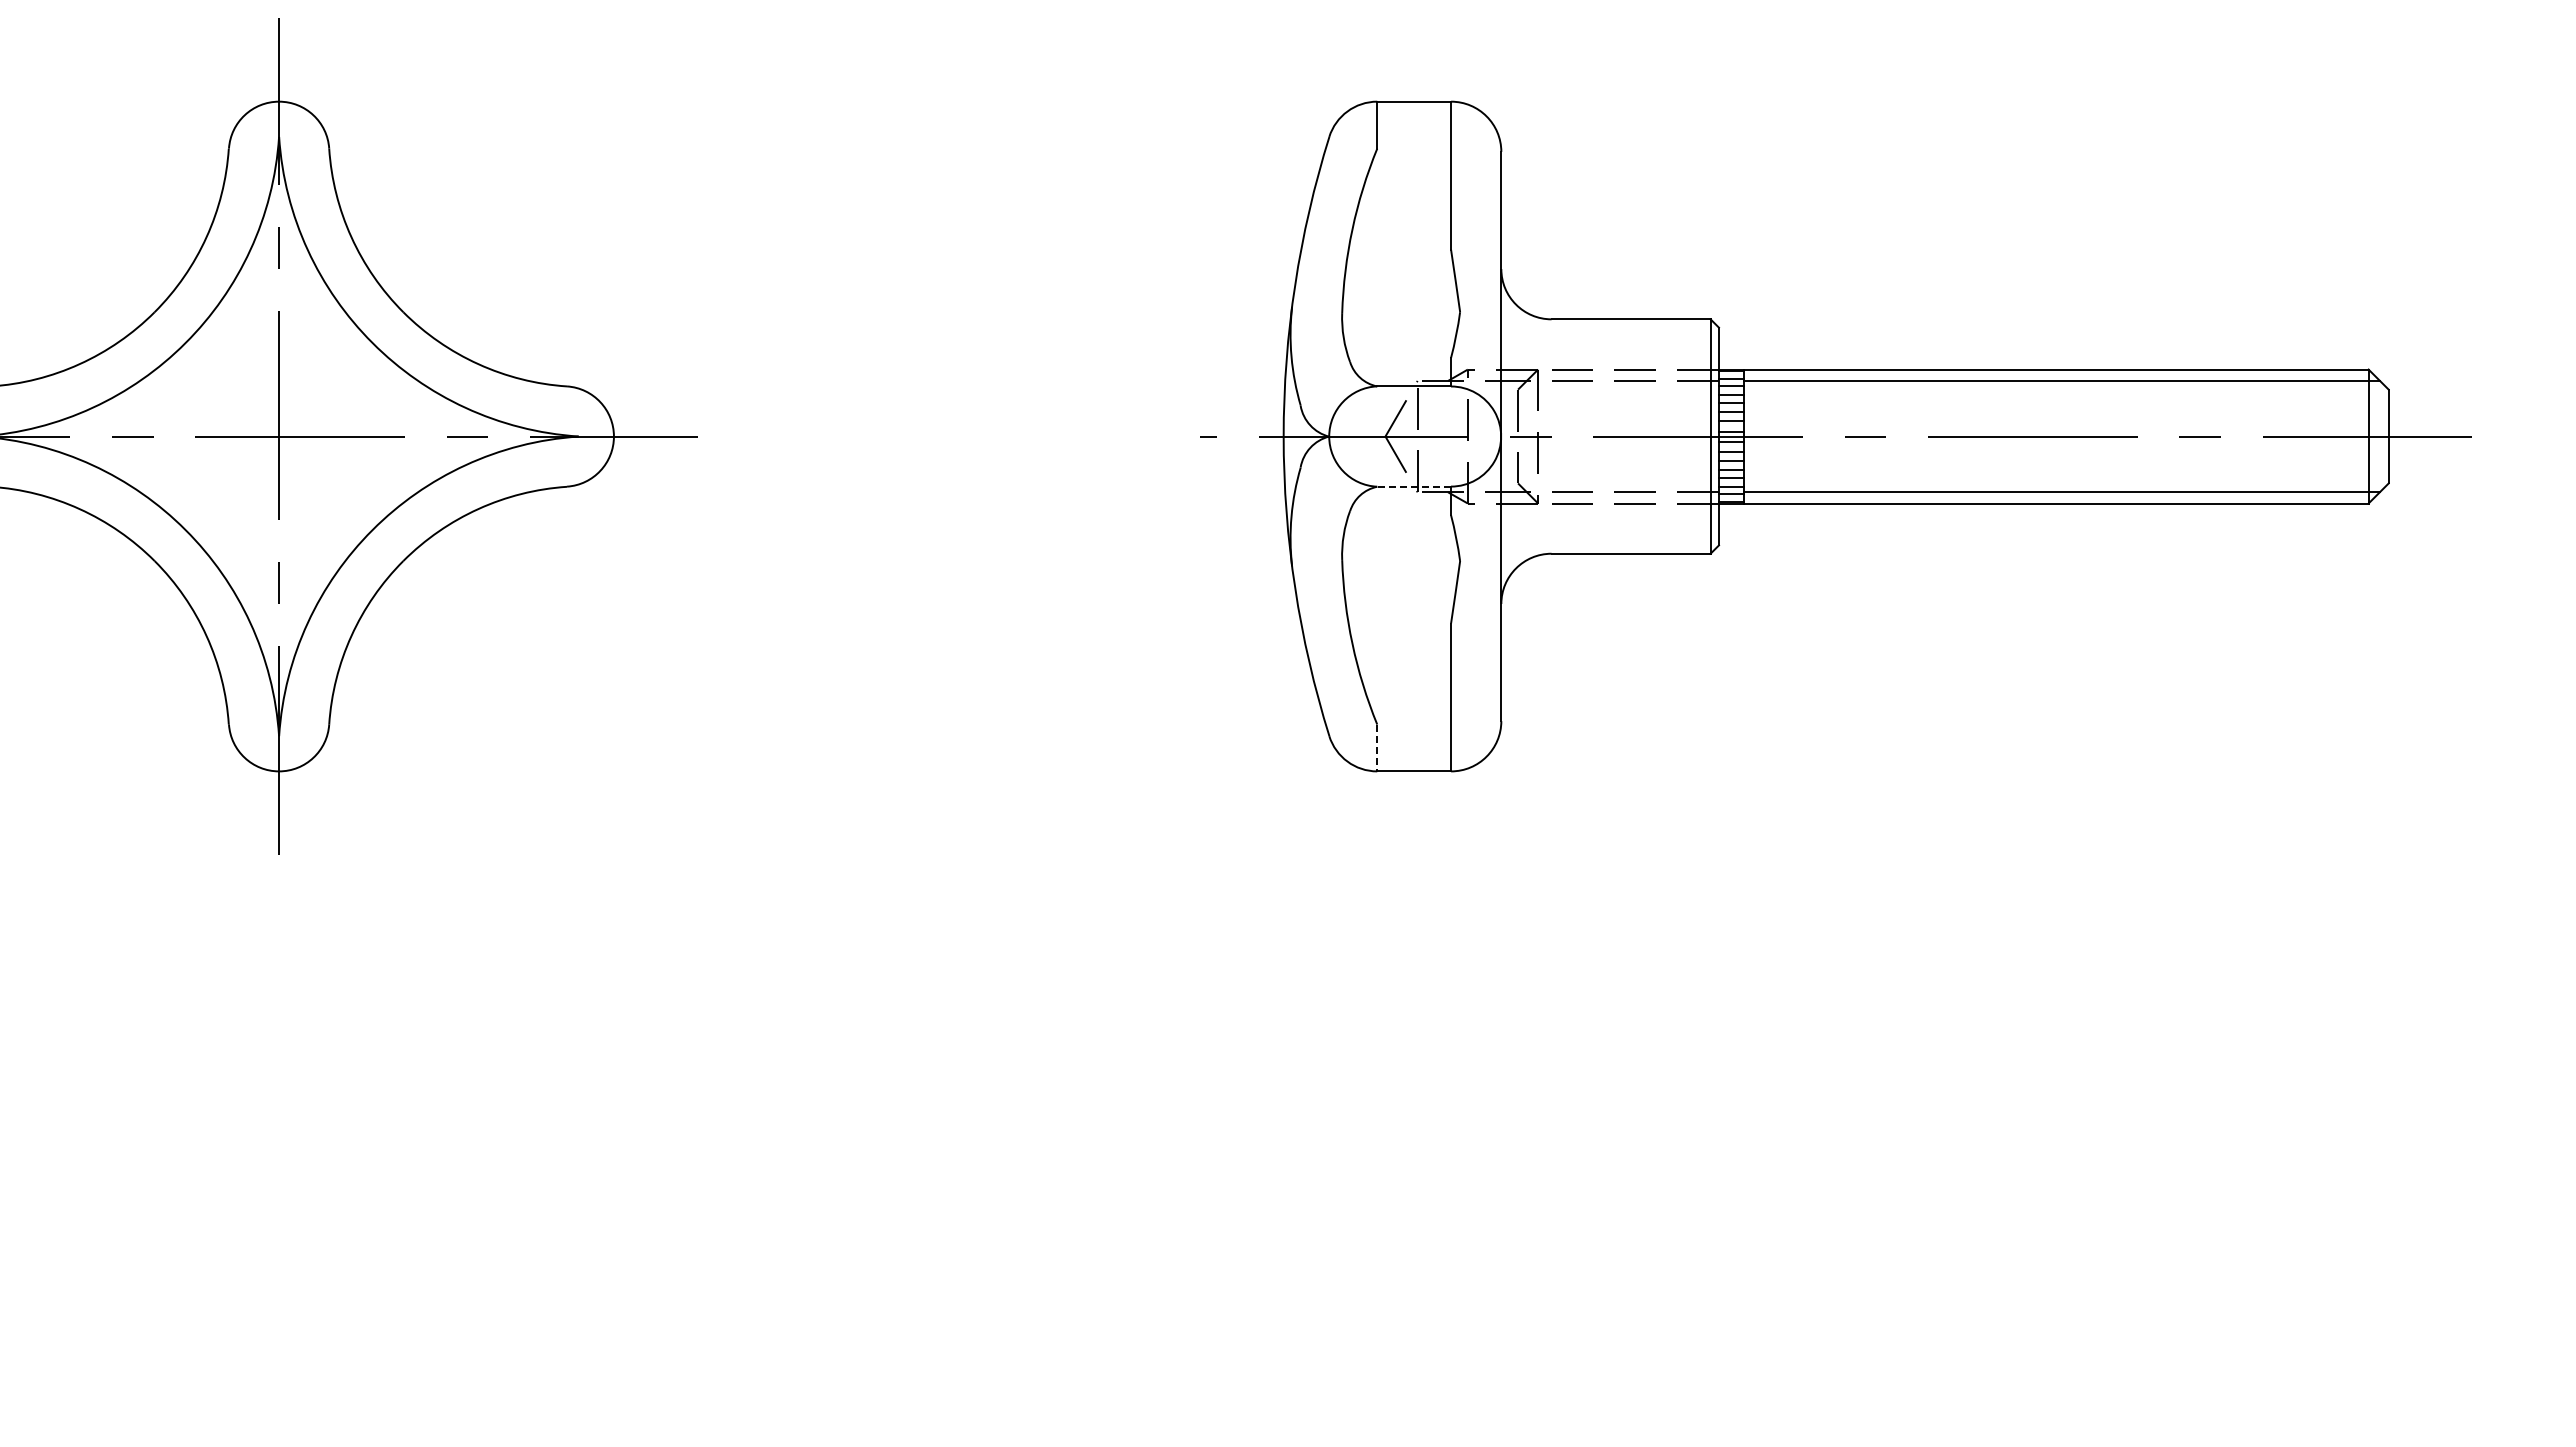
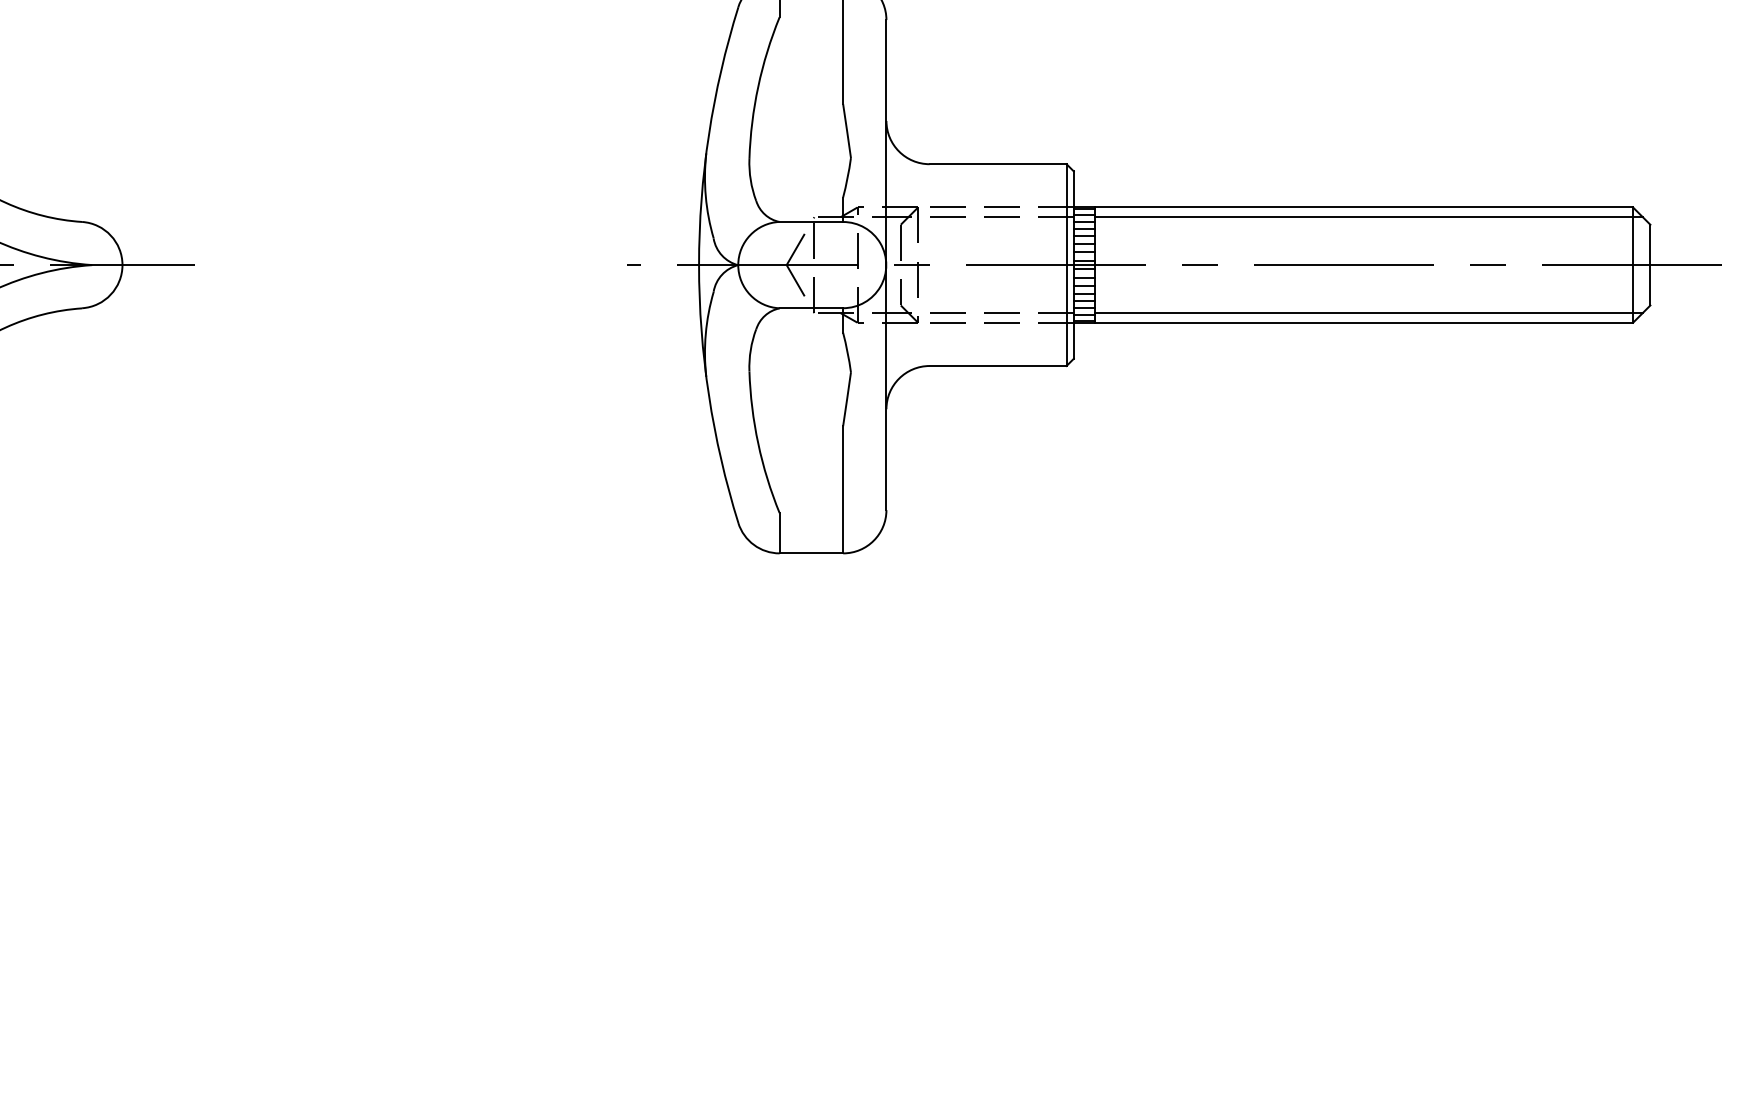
line: (1414, 486) -> (811, 308), dashed -> solid
line: (1377, 748) -> (779, 533), dashed -> solid

